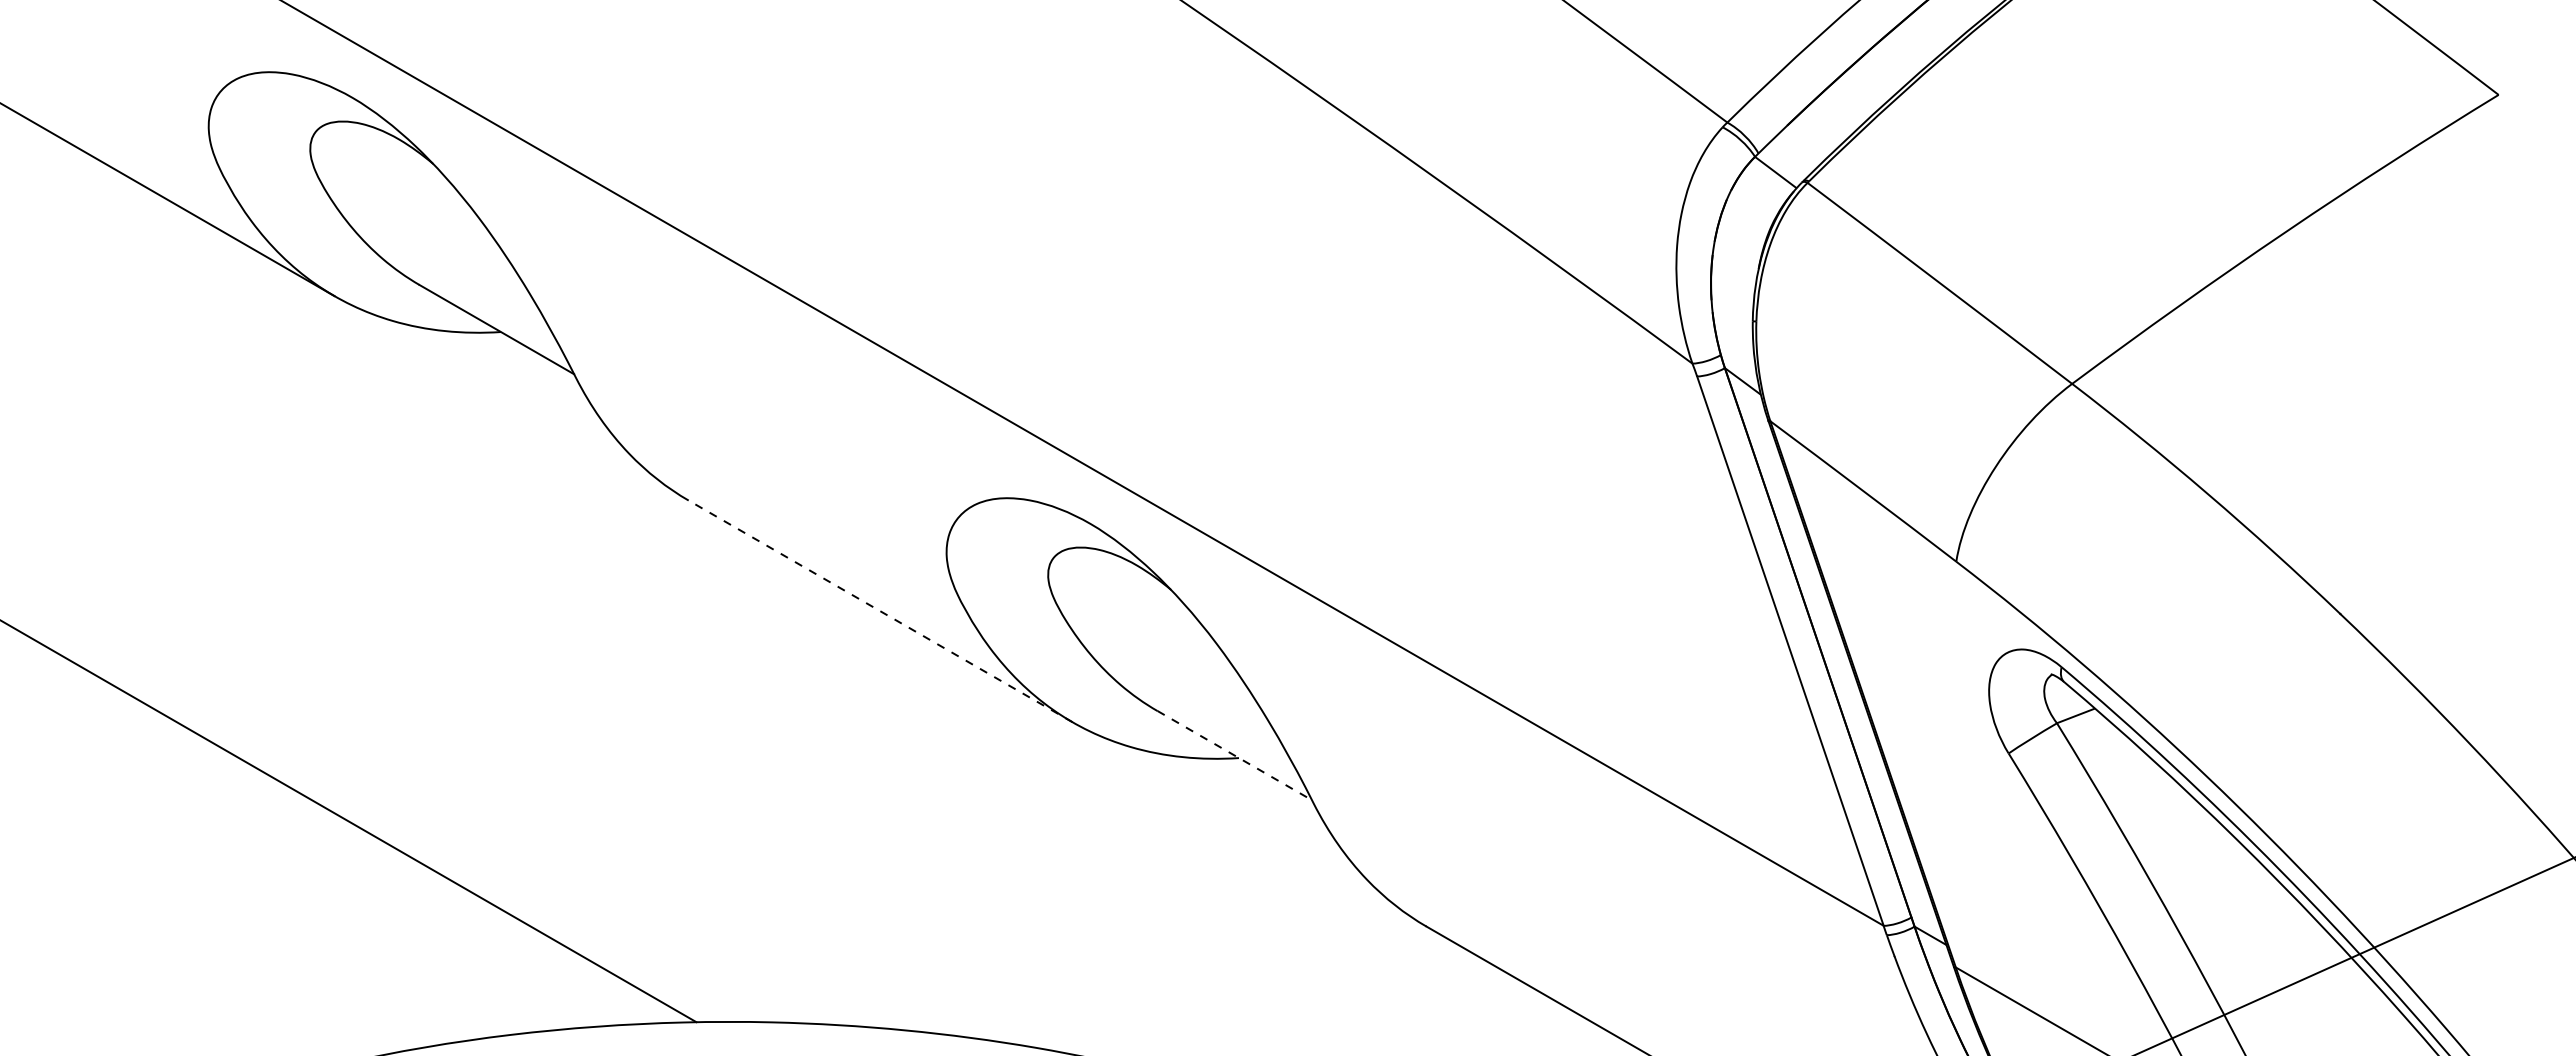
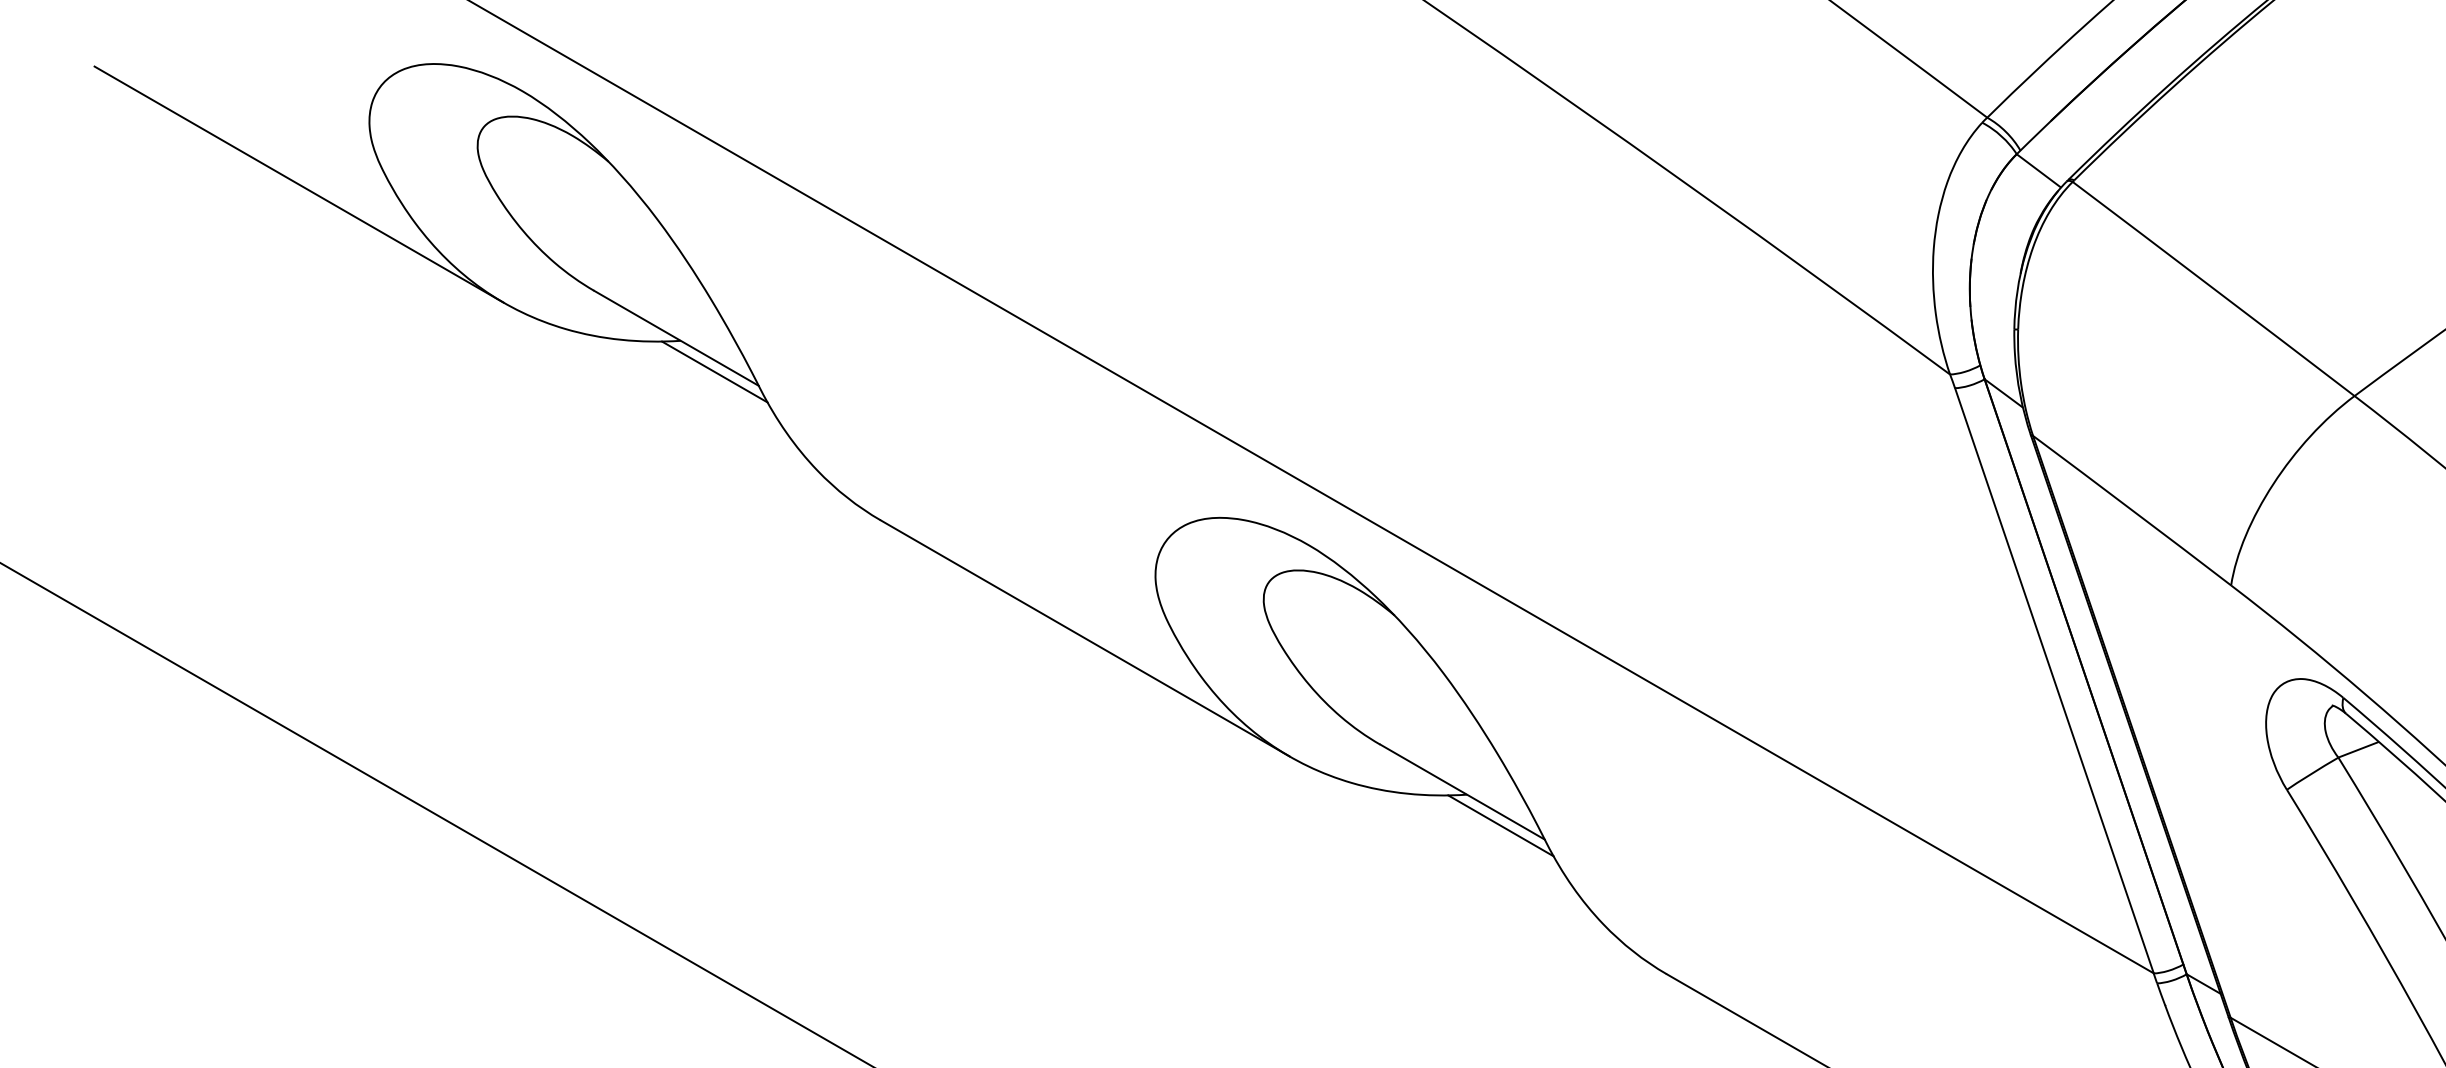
line: (532, 360) -> (714, 371), added
line: (880, 611) -> (1085, 638), dashed -> solid
line: (1235, 755) -> (1463, 791), dashed -> solid
line: (1270, 786) -> (1500, 824), added

